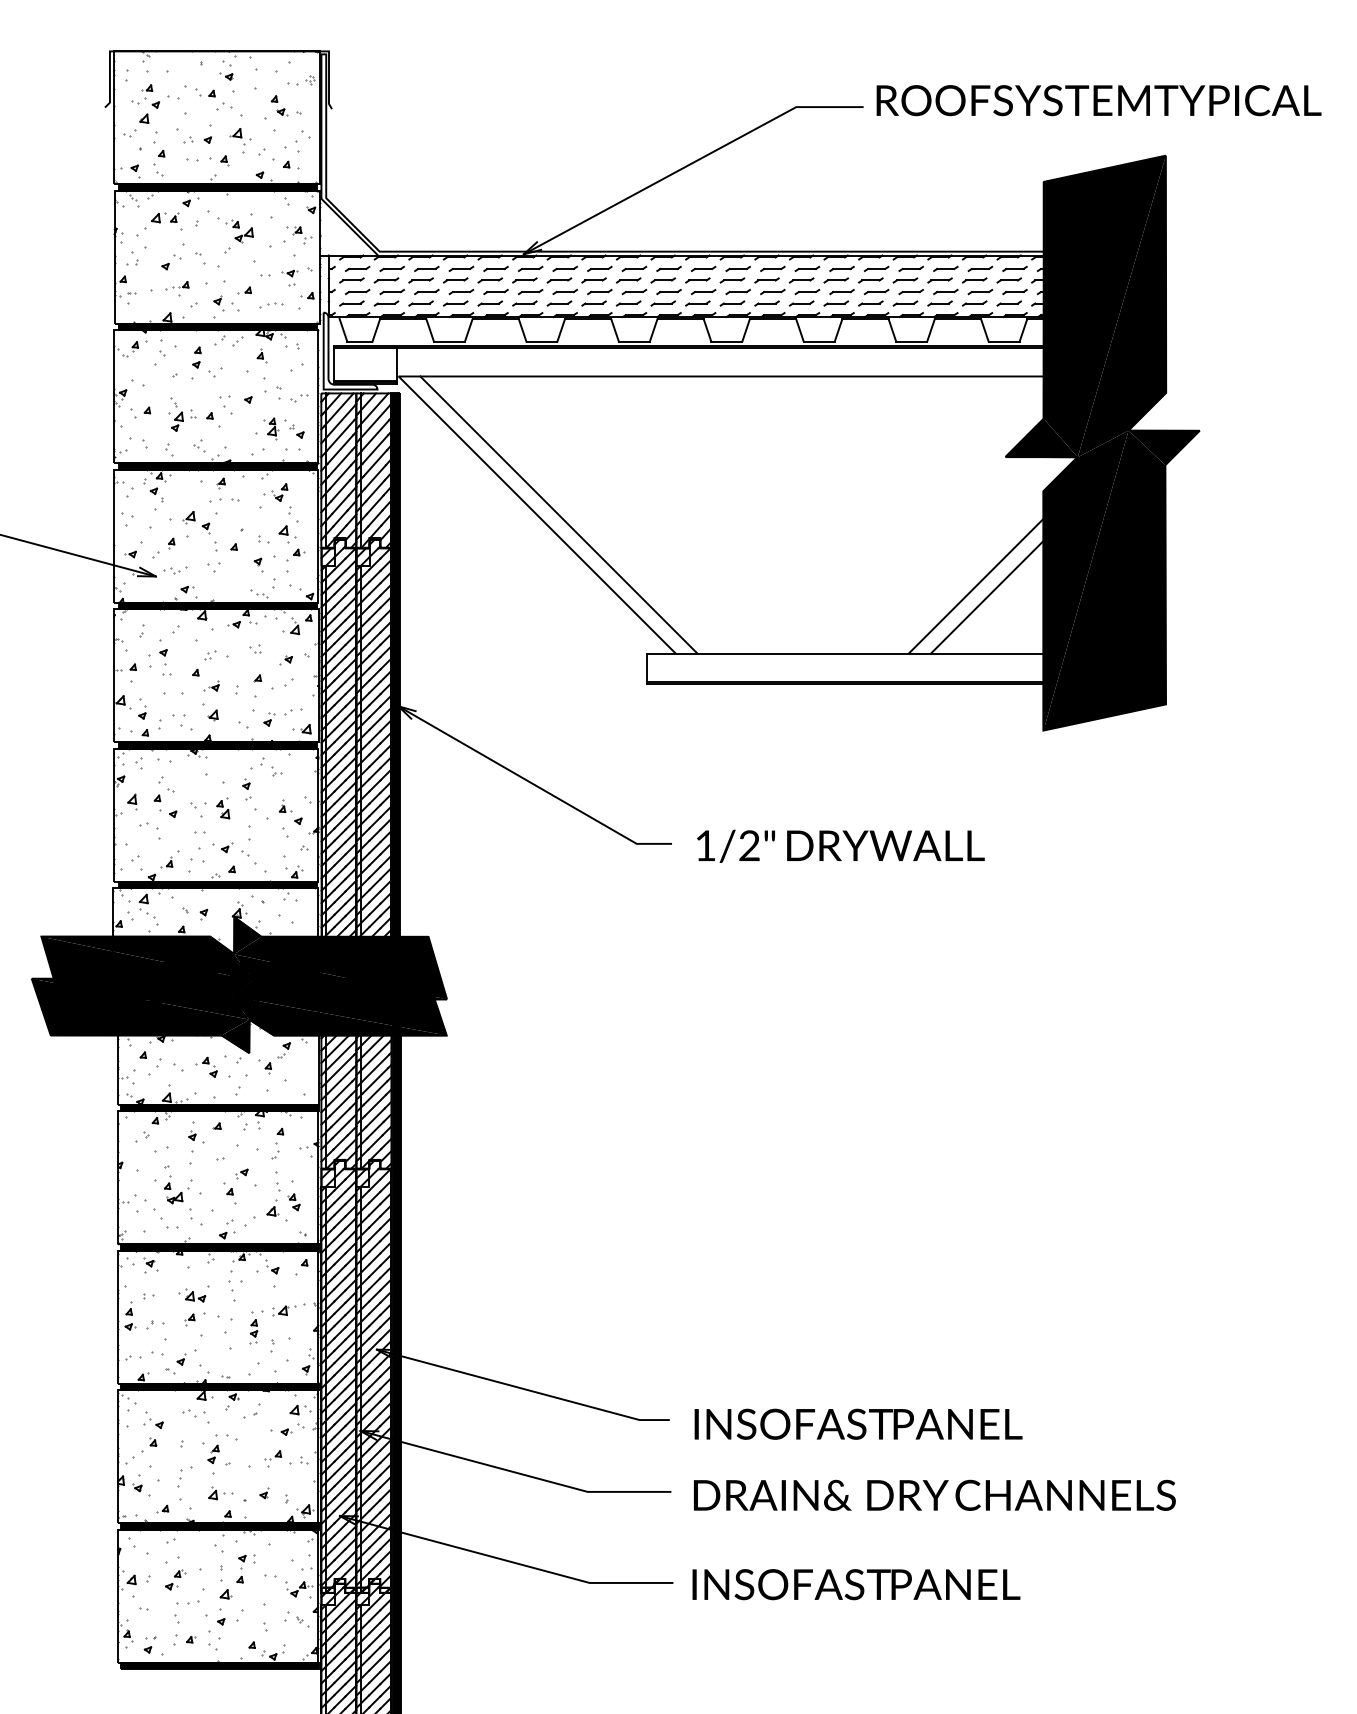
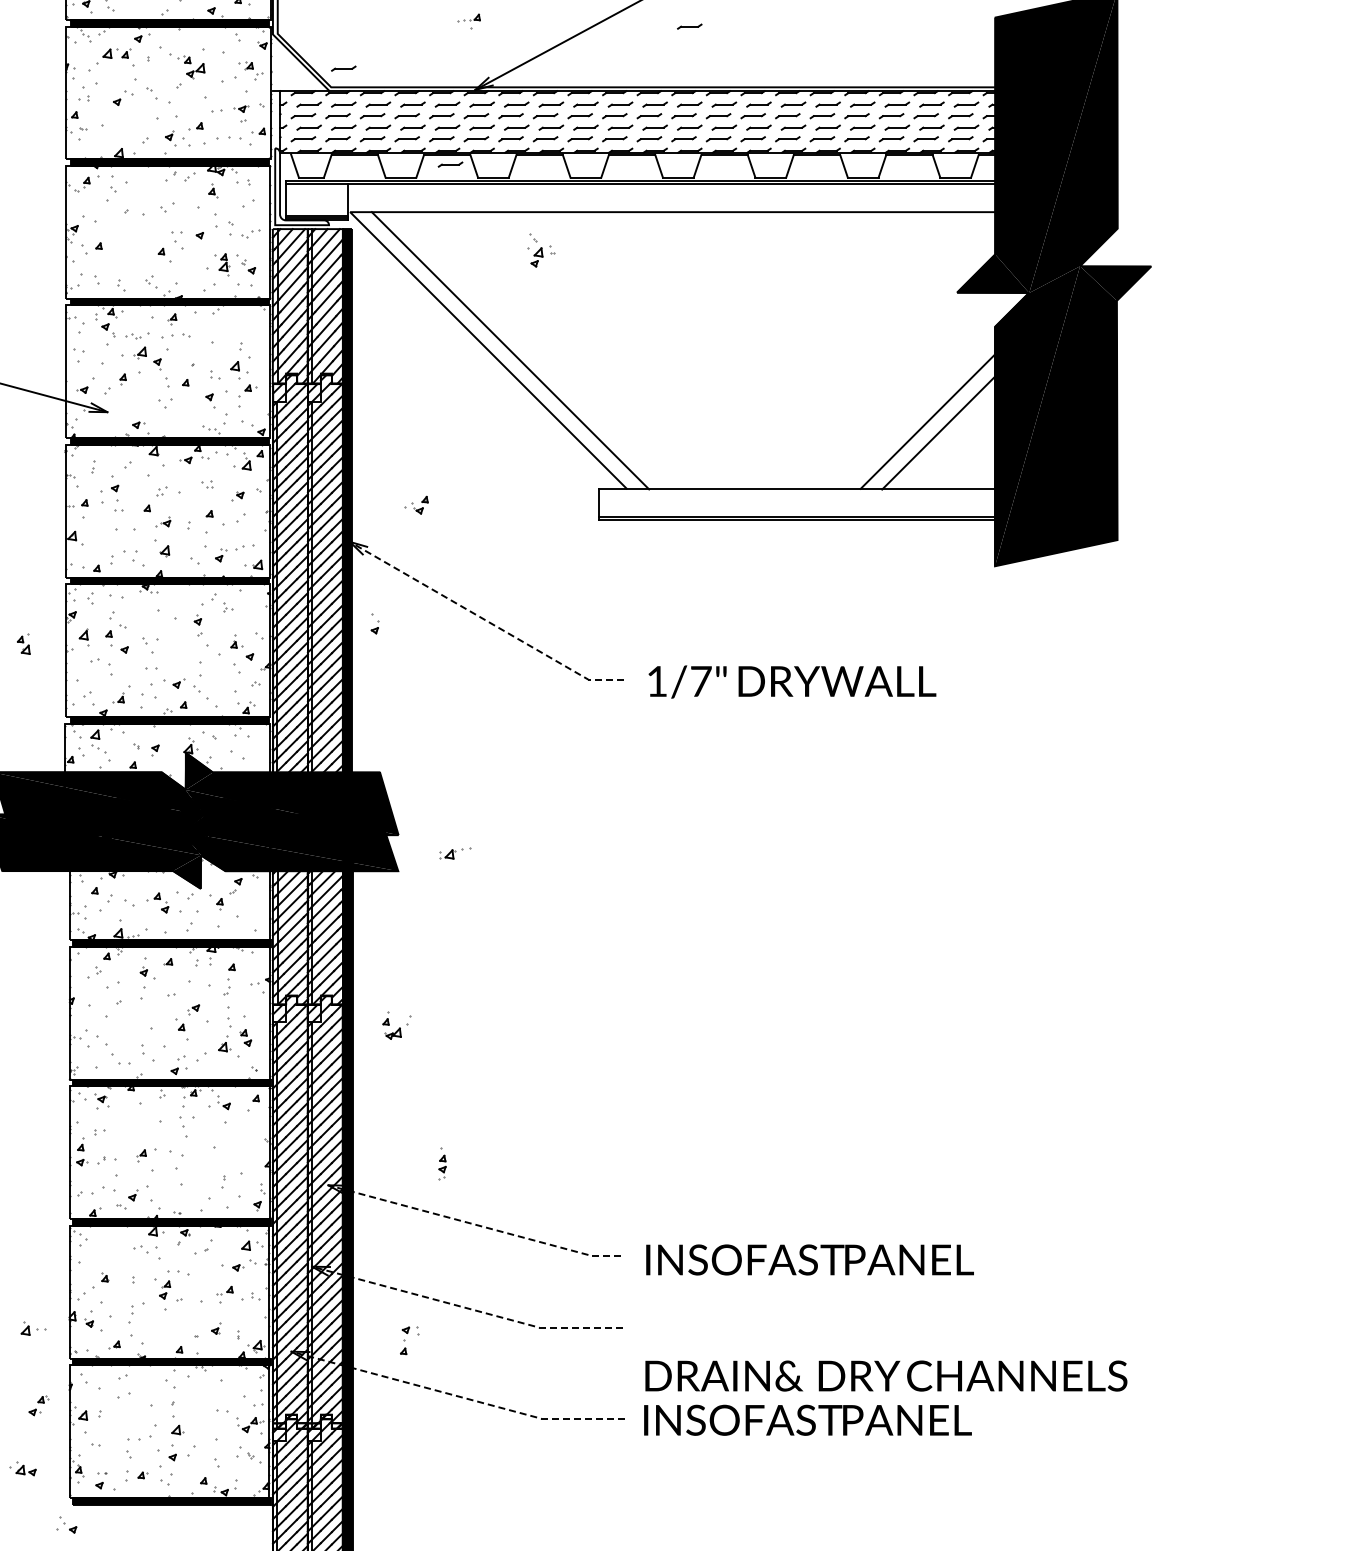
part: (737, 191) -> (689, 27), added
part: (391, 233) -> (343, 69), added
part: (177, 288) -> (469, 21), moved
part: (271, 305) -> (223, 141), size x1.6
part: (498, 328) -> (450, 164), added
part: (196, 357) -> (148, 193), removed
part: (182, 414) -> (542, 250), moved
part: (275, 492) -> (416, 505), moved
part: (175, 570) -> (137, 336), moved
part: (142, 708) -> (375, 623), moved
line: (533, 784) -> (485, 620), solid -> dashed
part: (223, 808) -> (24, 644), moved
text: (749, 845) -> (701, 681), 1/2" -> 1/7"
part: (177, 1189) -> (396, 1025), moved
part: (192, 1295) -> (23, 1469), moved
part: (288, 1309) -> (455, 853), moved
part: (253, 1327) -> (442, 1163), moved
line: (523, 1388) -> (475, 1224), solid -> dashed
part: (153, 1419) -> (67, 1524), moved
line: (514, 1472) -> (466, 1308), solid -> dashed
part: (220, 1493) -> (33, 1329), moved
text: (934, 1494) -> (886, 1375), moved
line: (505, 1560) -> (457, 1396), solid -> dashed
part: (245, 1568) -> (409, 1340), moved
part: (175, 1579) -> (39, 1405), moved

